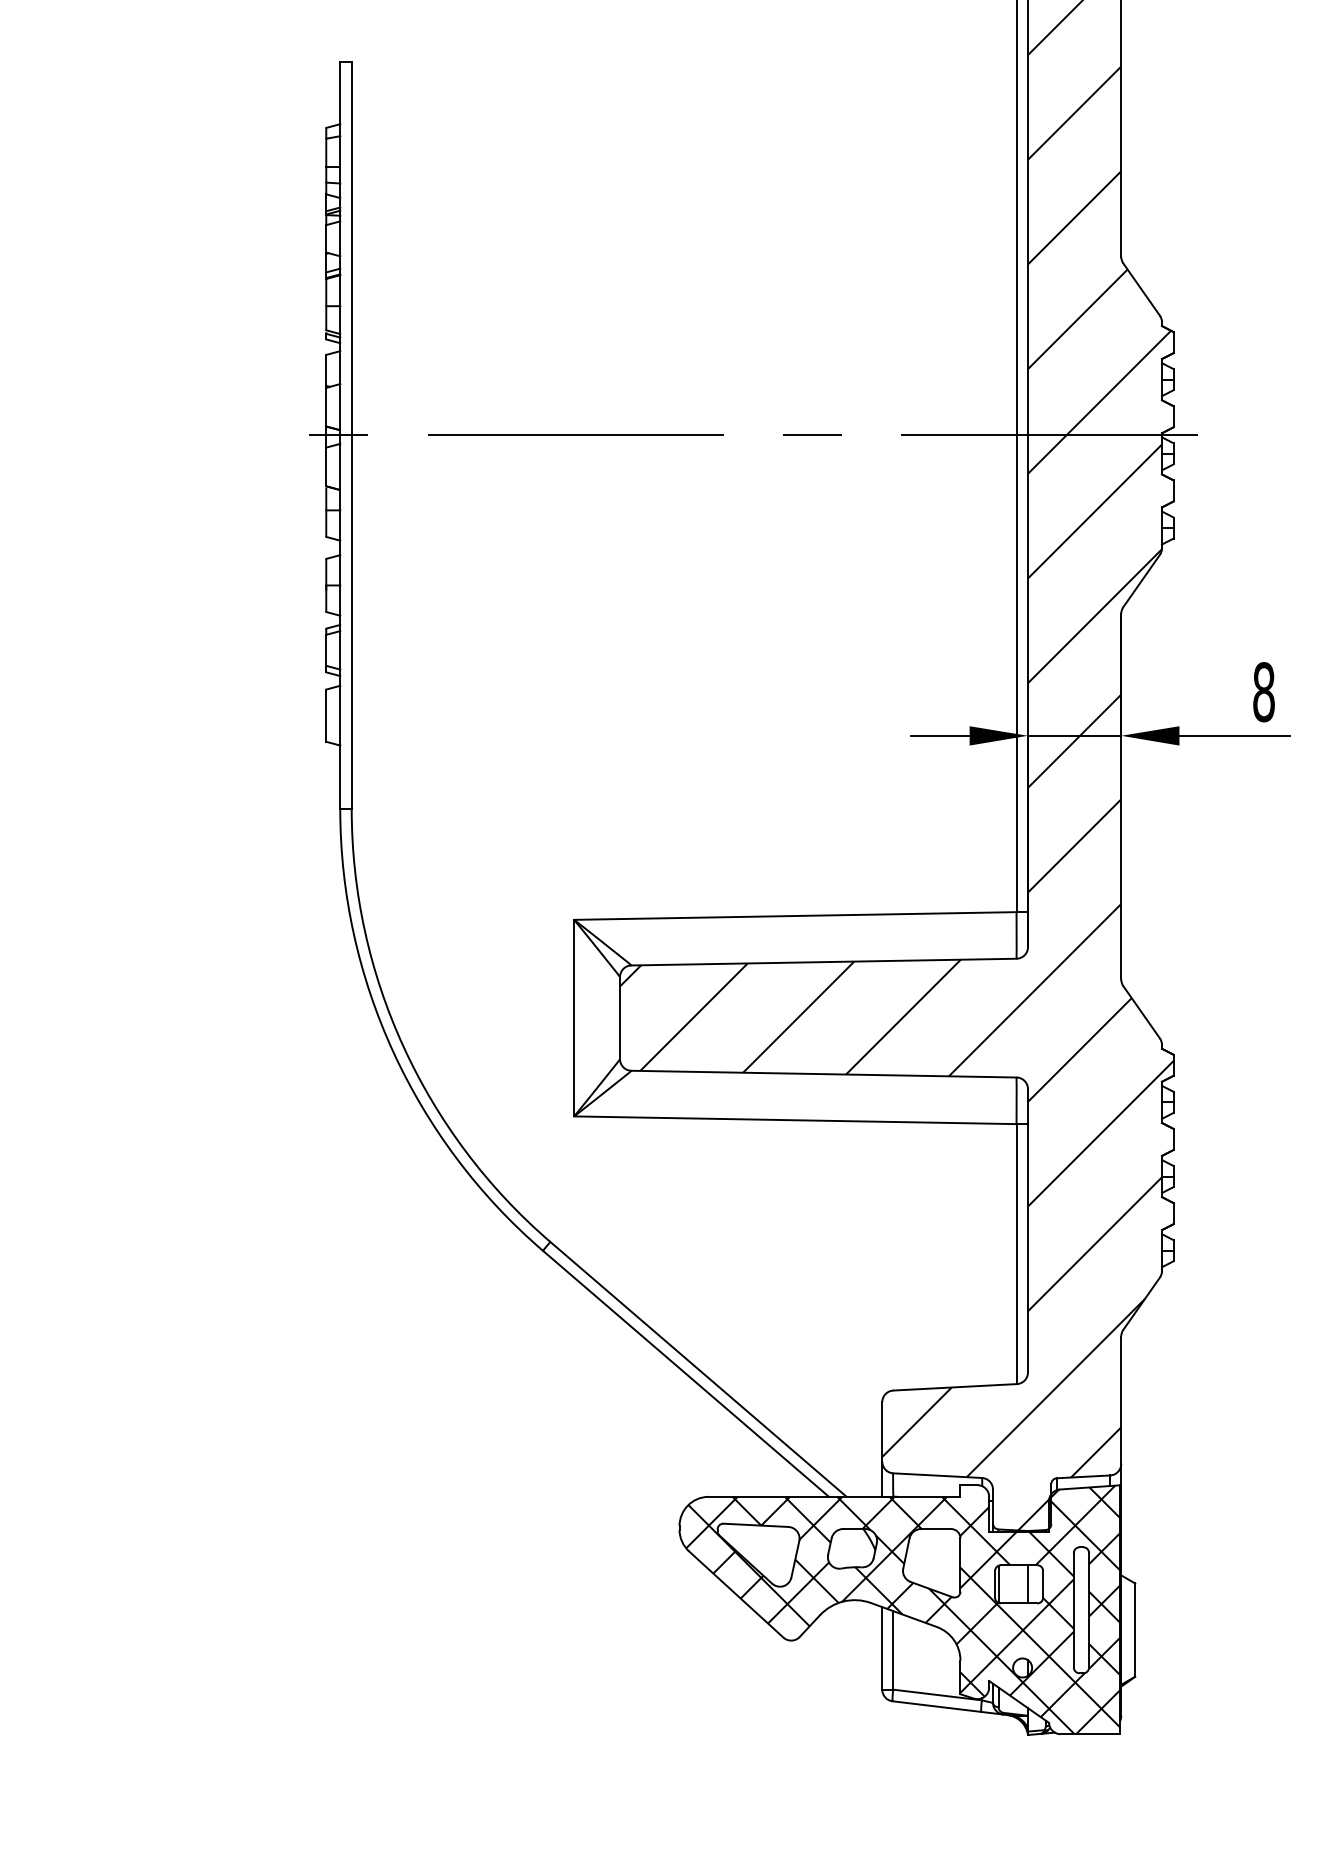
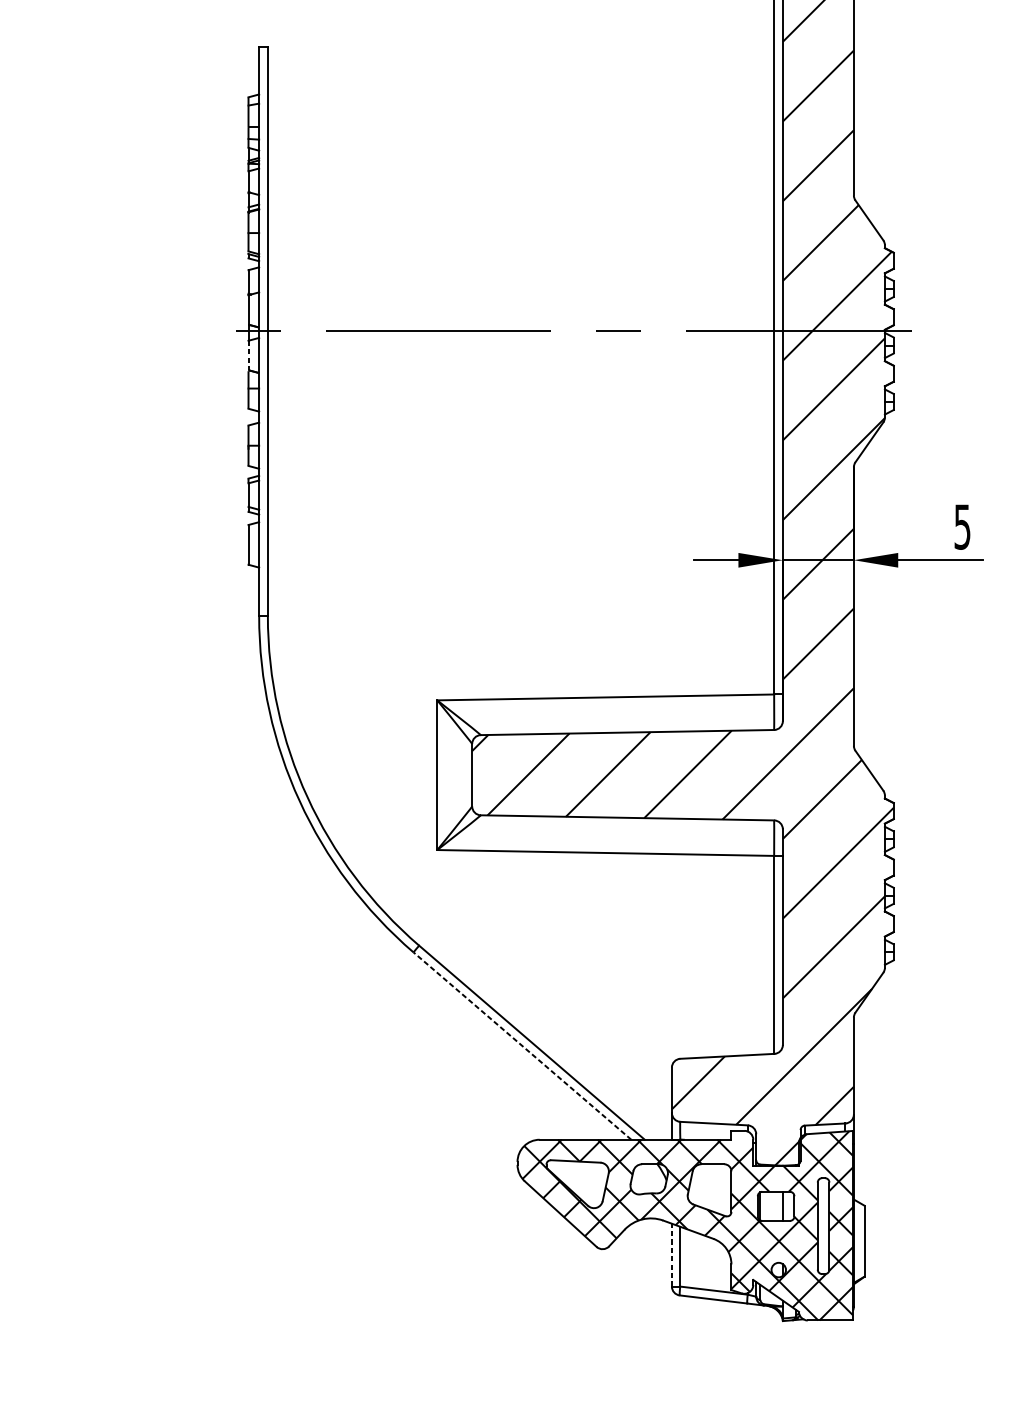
line: (326, 467) -> (248, 355), solid -> dashed
text: (1263, 692) -> (962, 527), 8 -> 5
line: (686, 1373) -> (522, 1045), solid -> dashed
line: (882, 1647) -> (672, 1254), solid -> dashed

